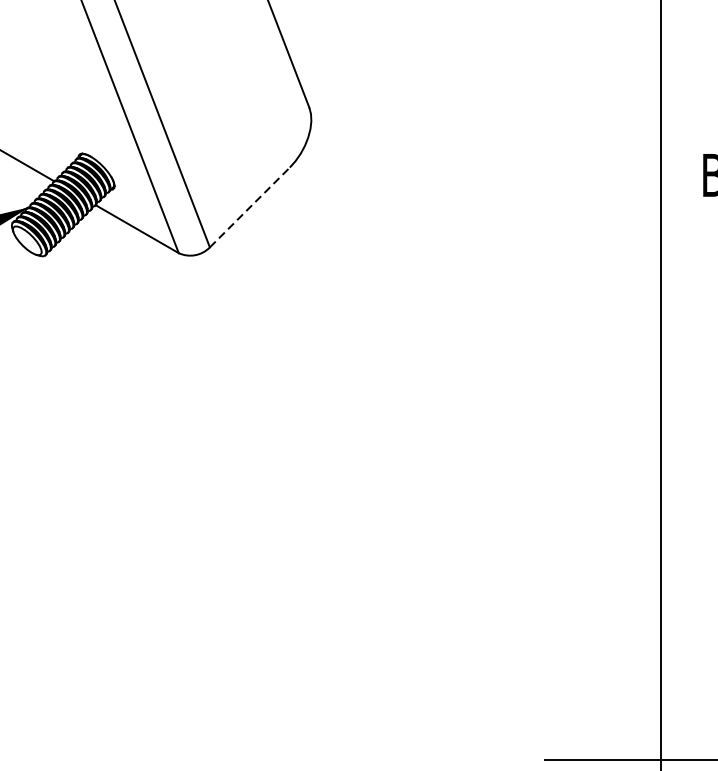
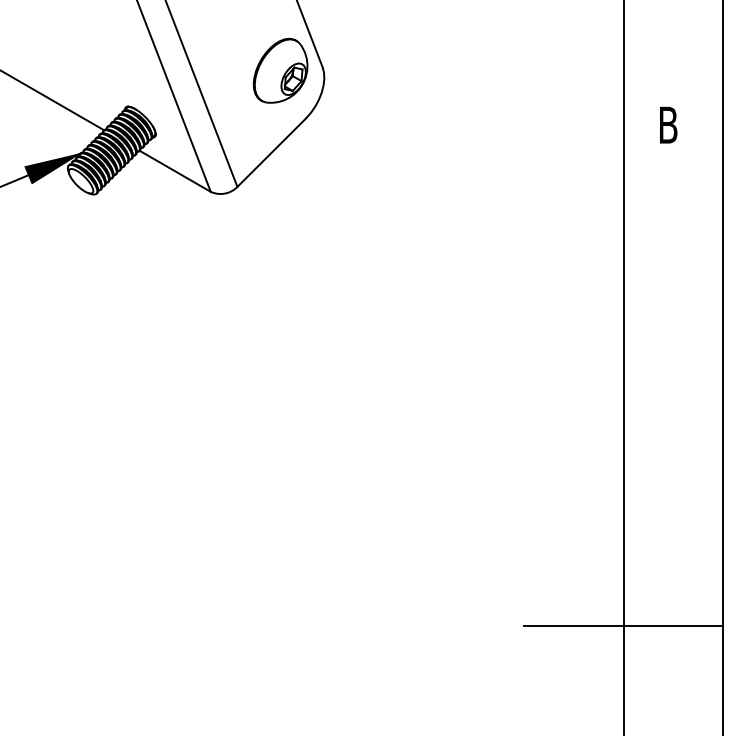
part: (260, 111) -> (280, 70), added
line: (250, 207) -> (272, 152), dashed -> solid

